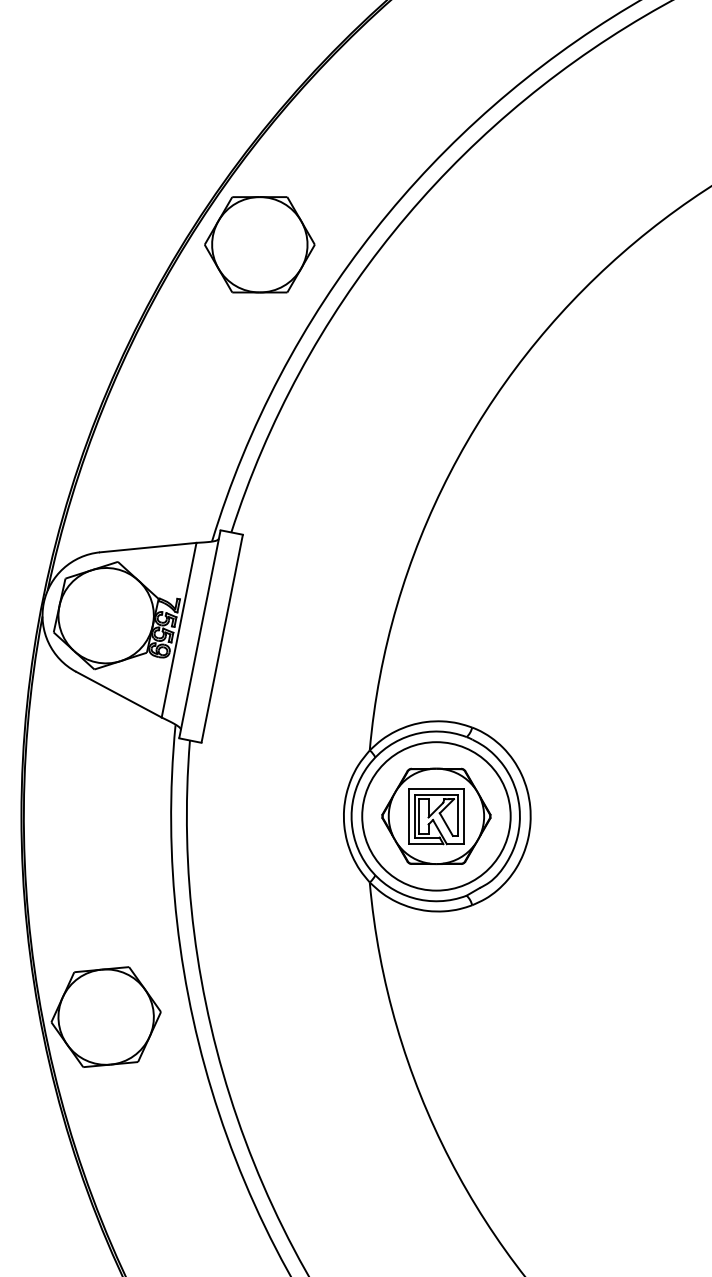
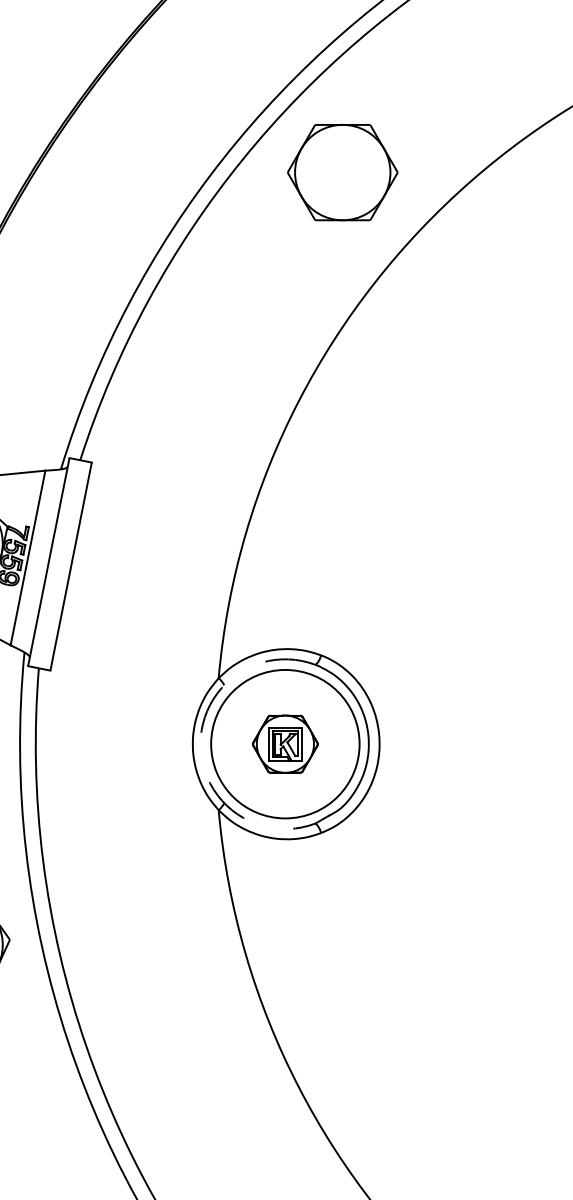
part: (259, 244) -> (342, 172), moved
arc: (351, 816) -> (200, 744), solid -> dashed
part: (436, 816) -> (285, 744), size x0.6

